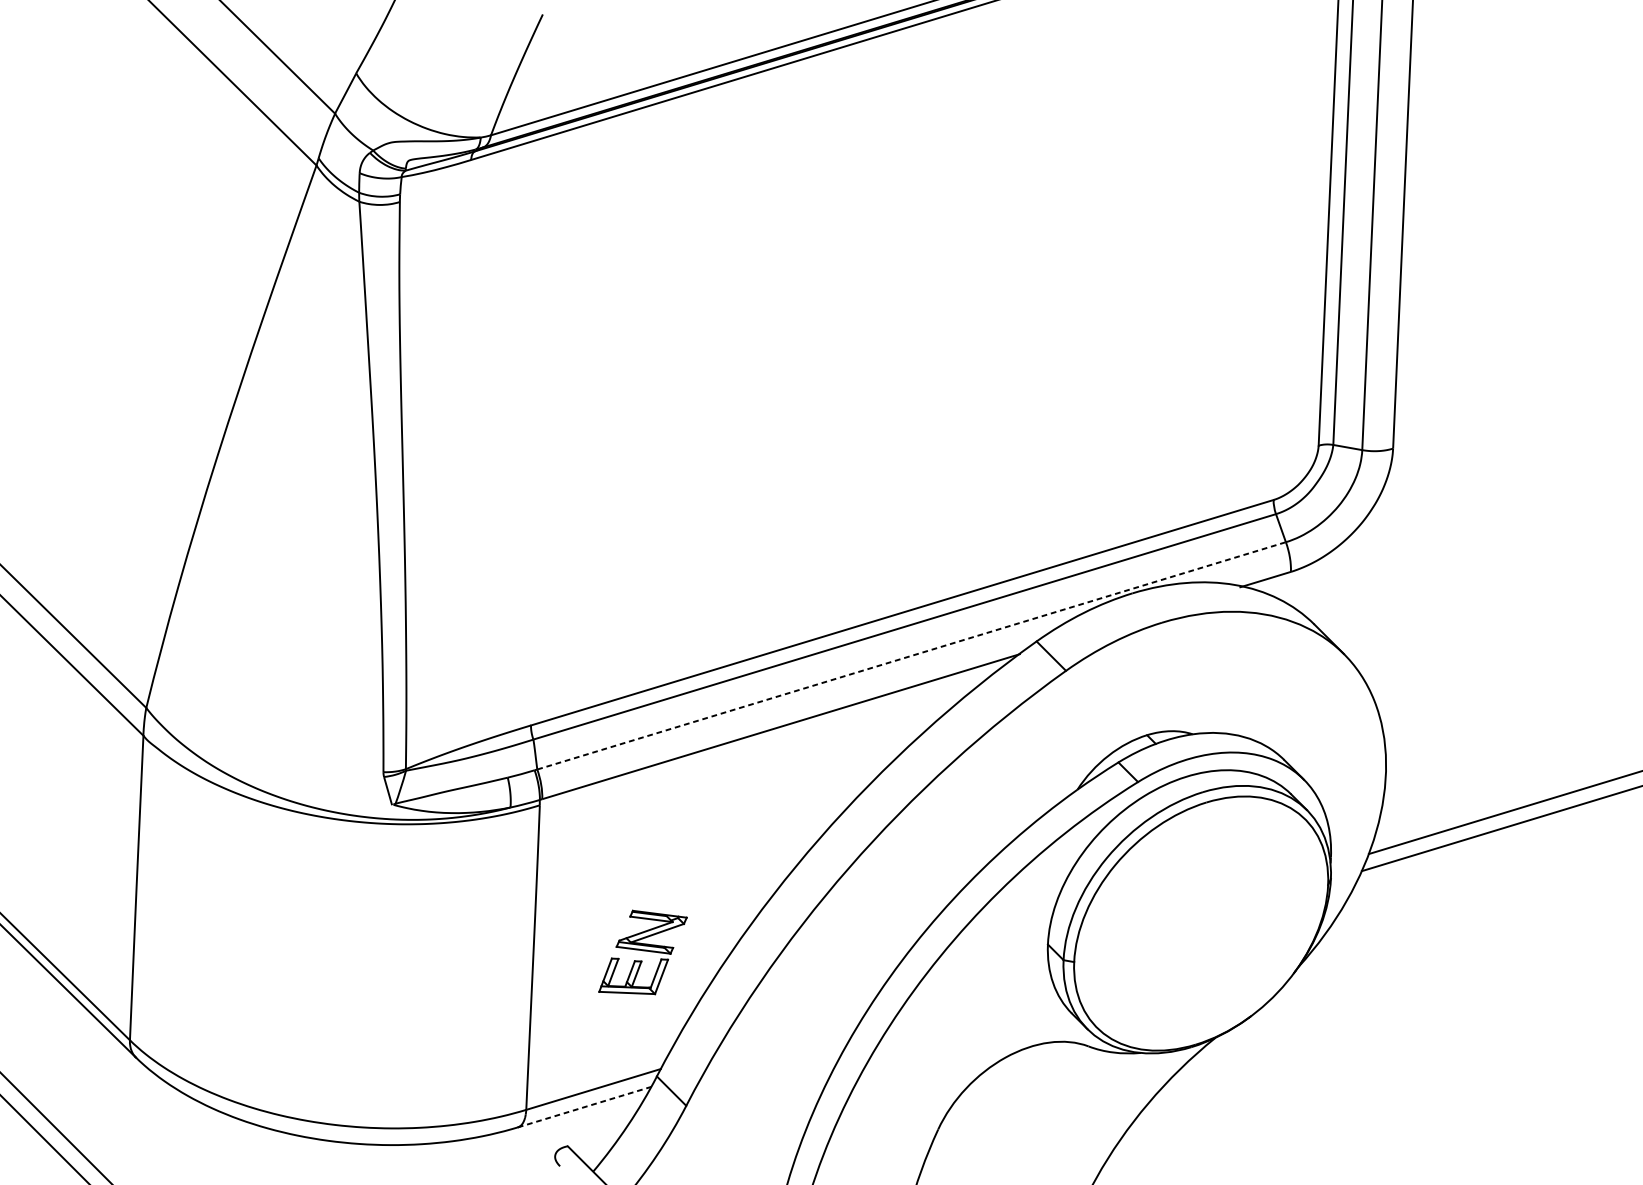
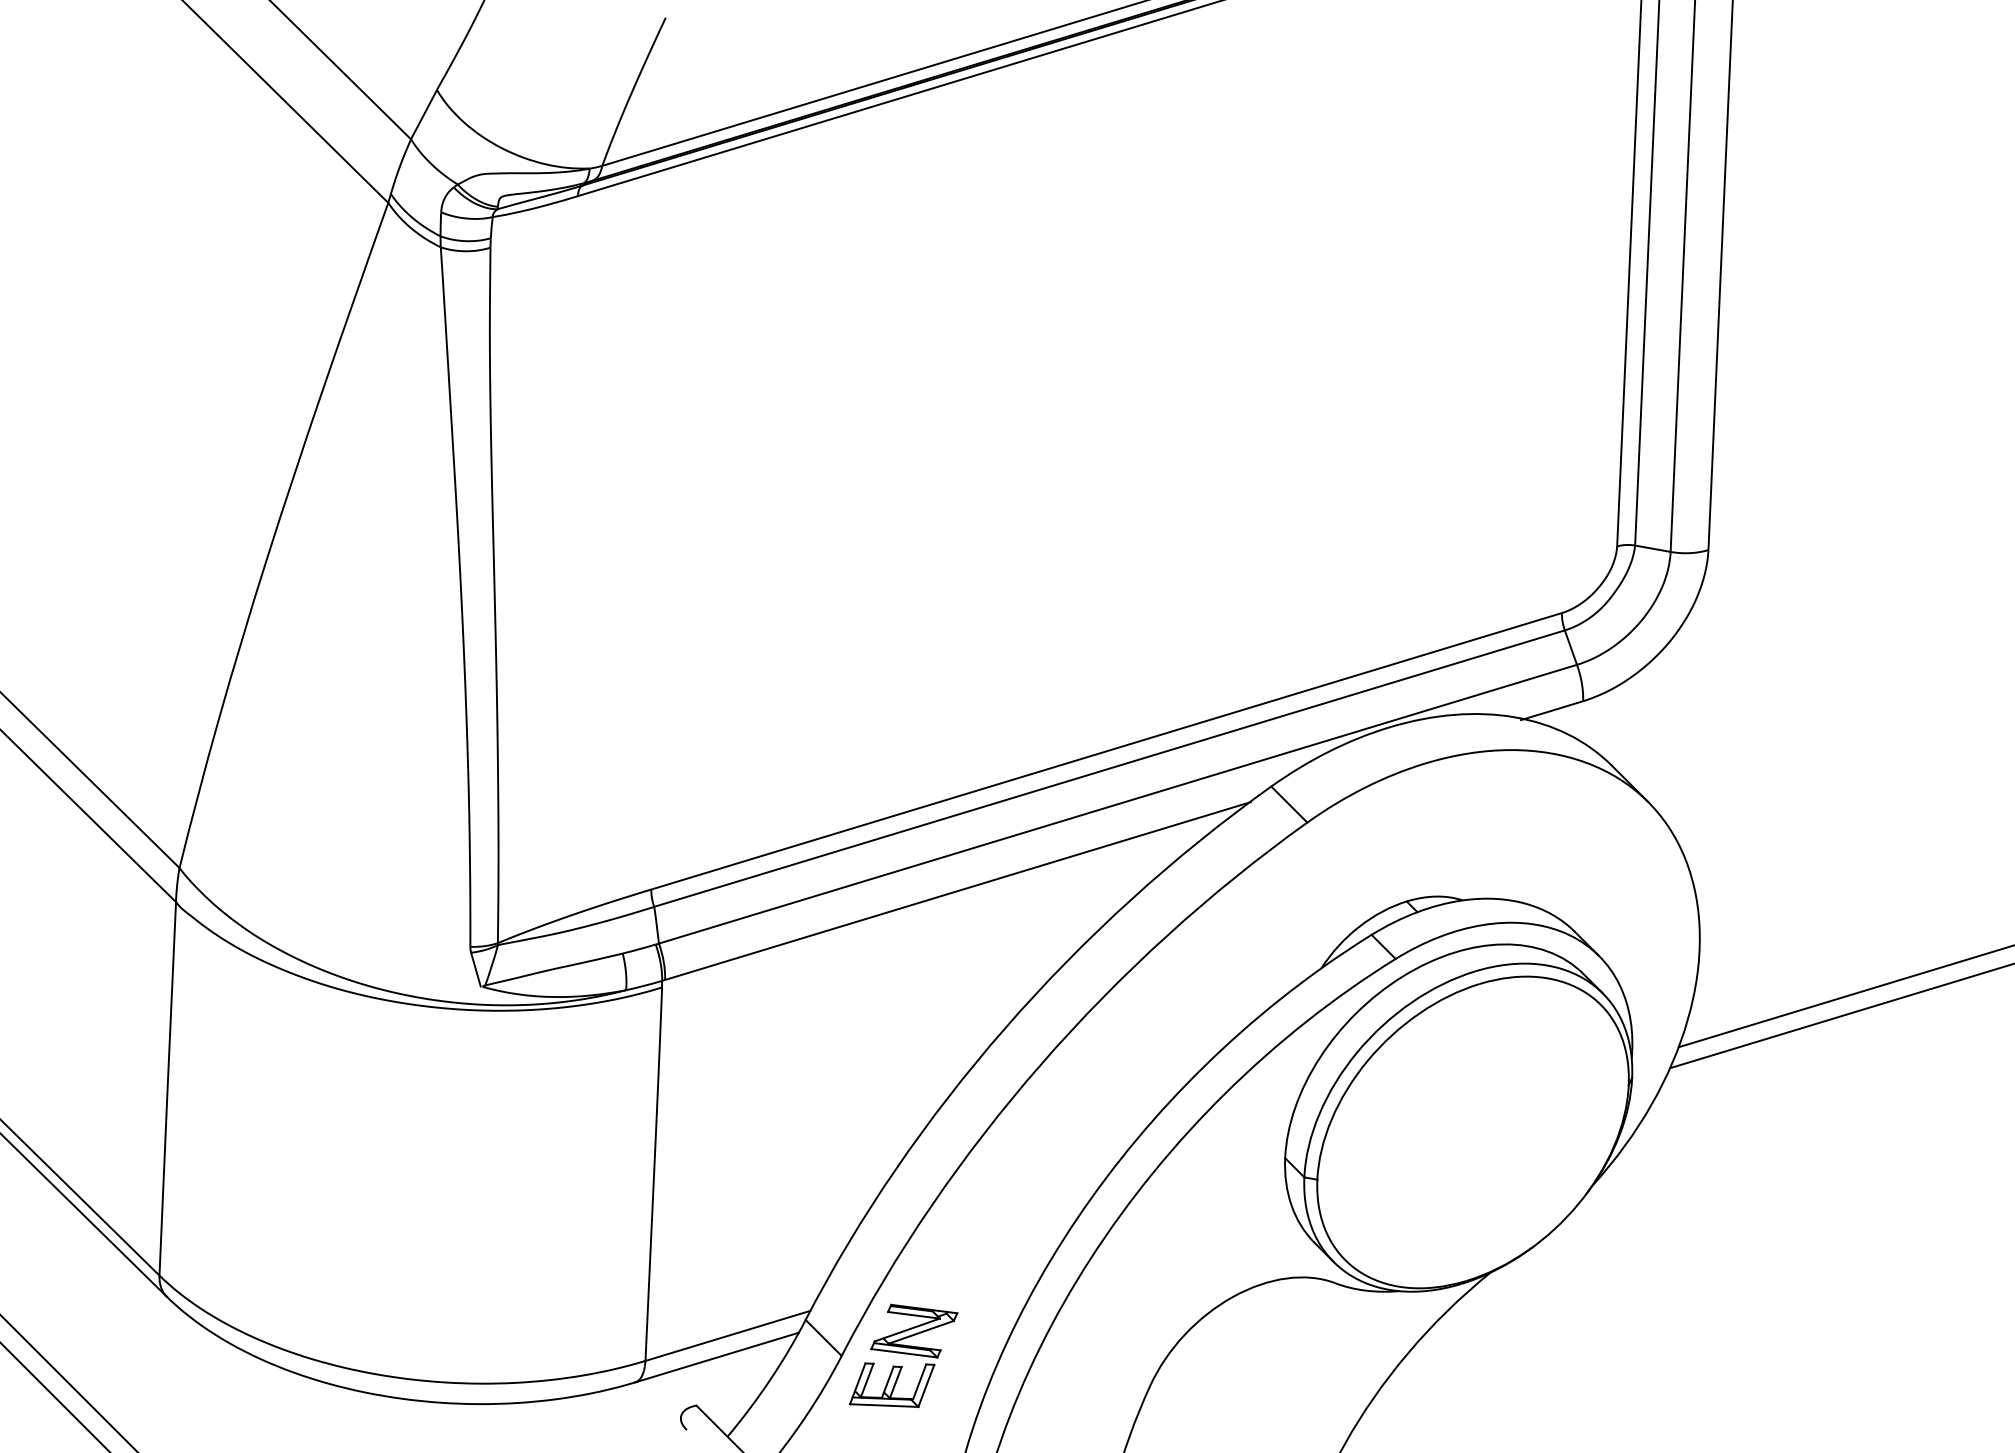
line: (912, 656) -> (1118, 804), dashed -> solid
part: (642, 952) -> (903, 1355), moved
line: (585, 1107) -> (717, 1357), dashed -> solid

